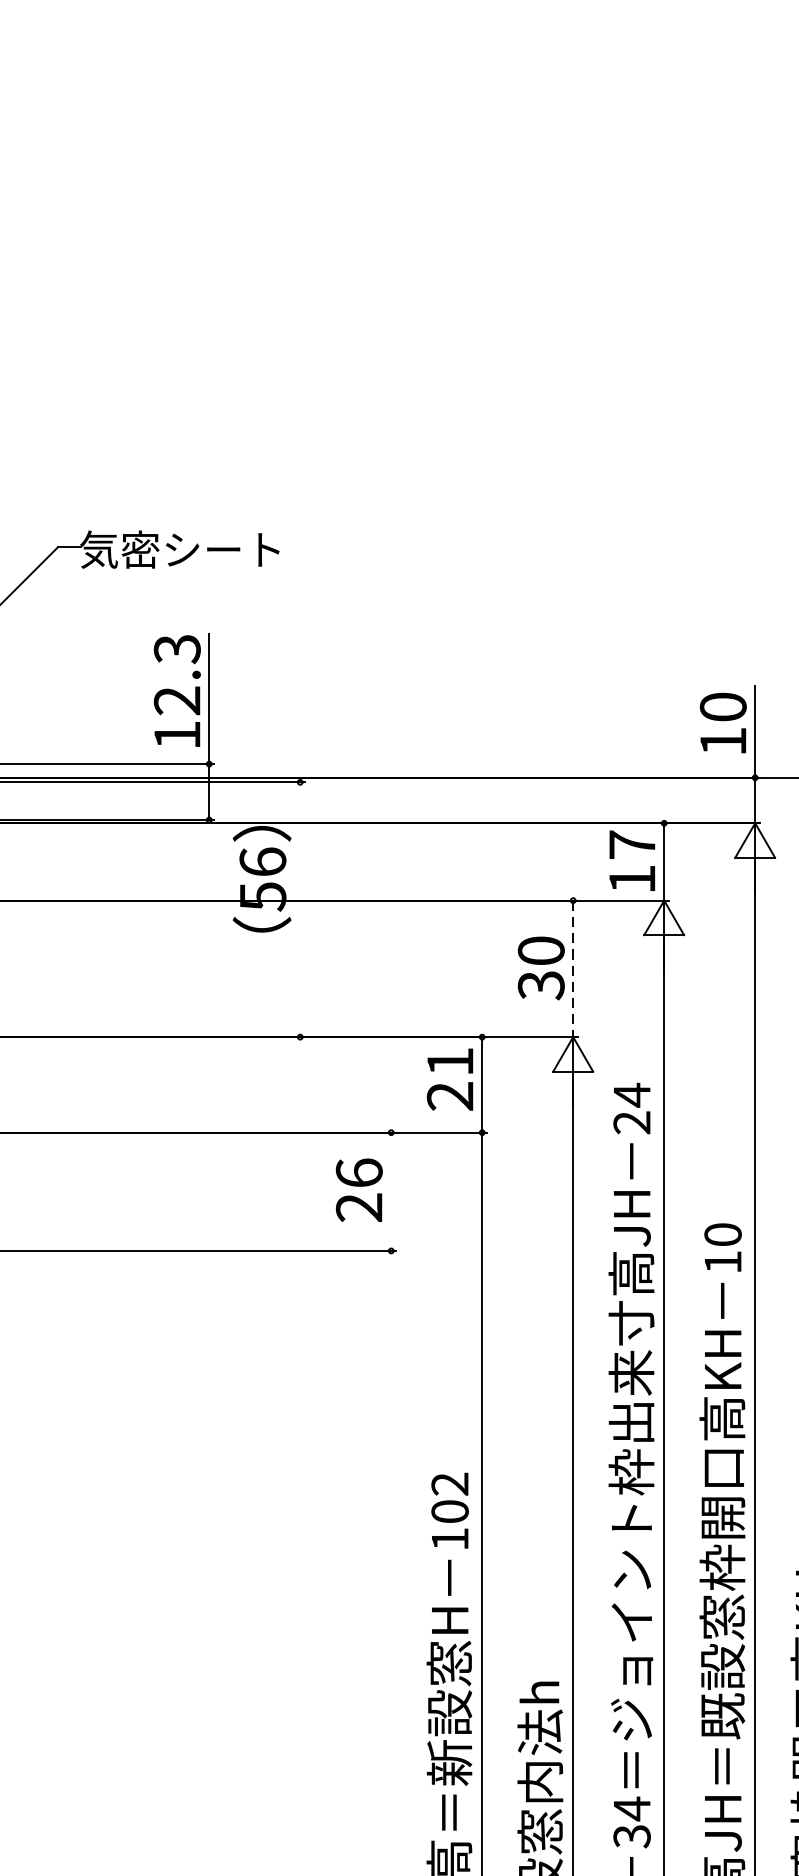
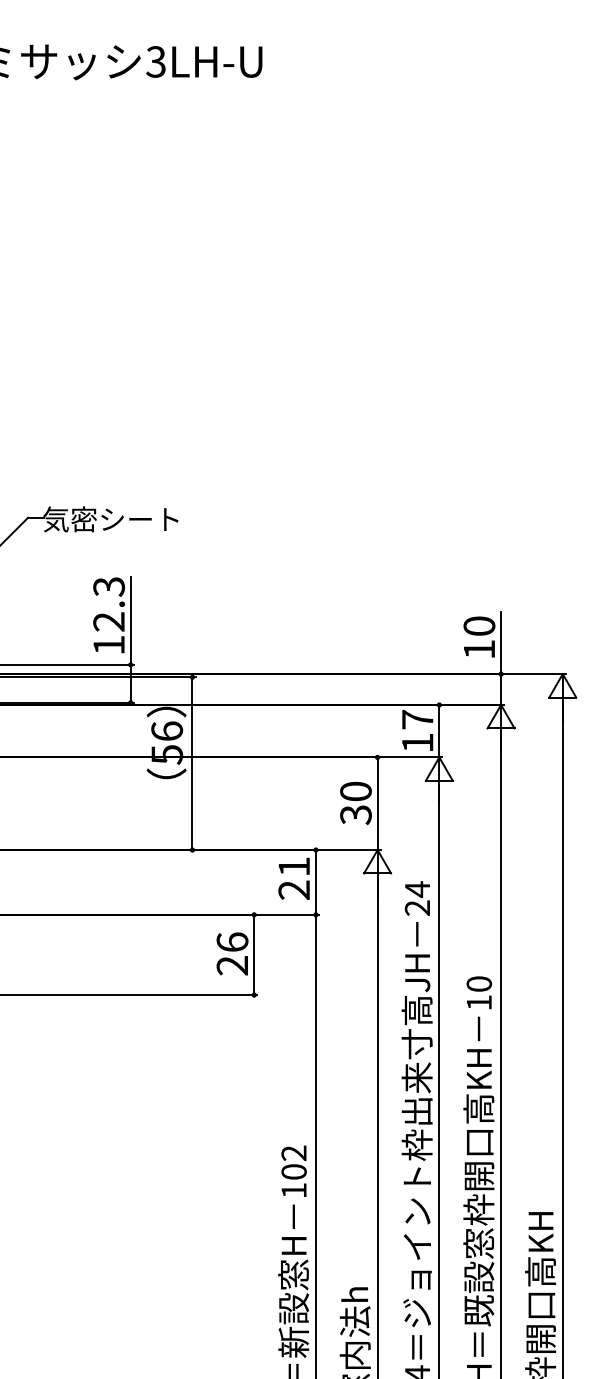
line: (300, 909) -> (192, 763), added
line: (573, 969) -> (377, 804), dashed -> solid
line: (391, 1191) -> (254, 954), added

